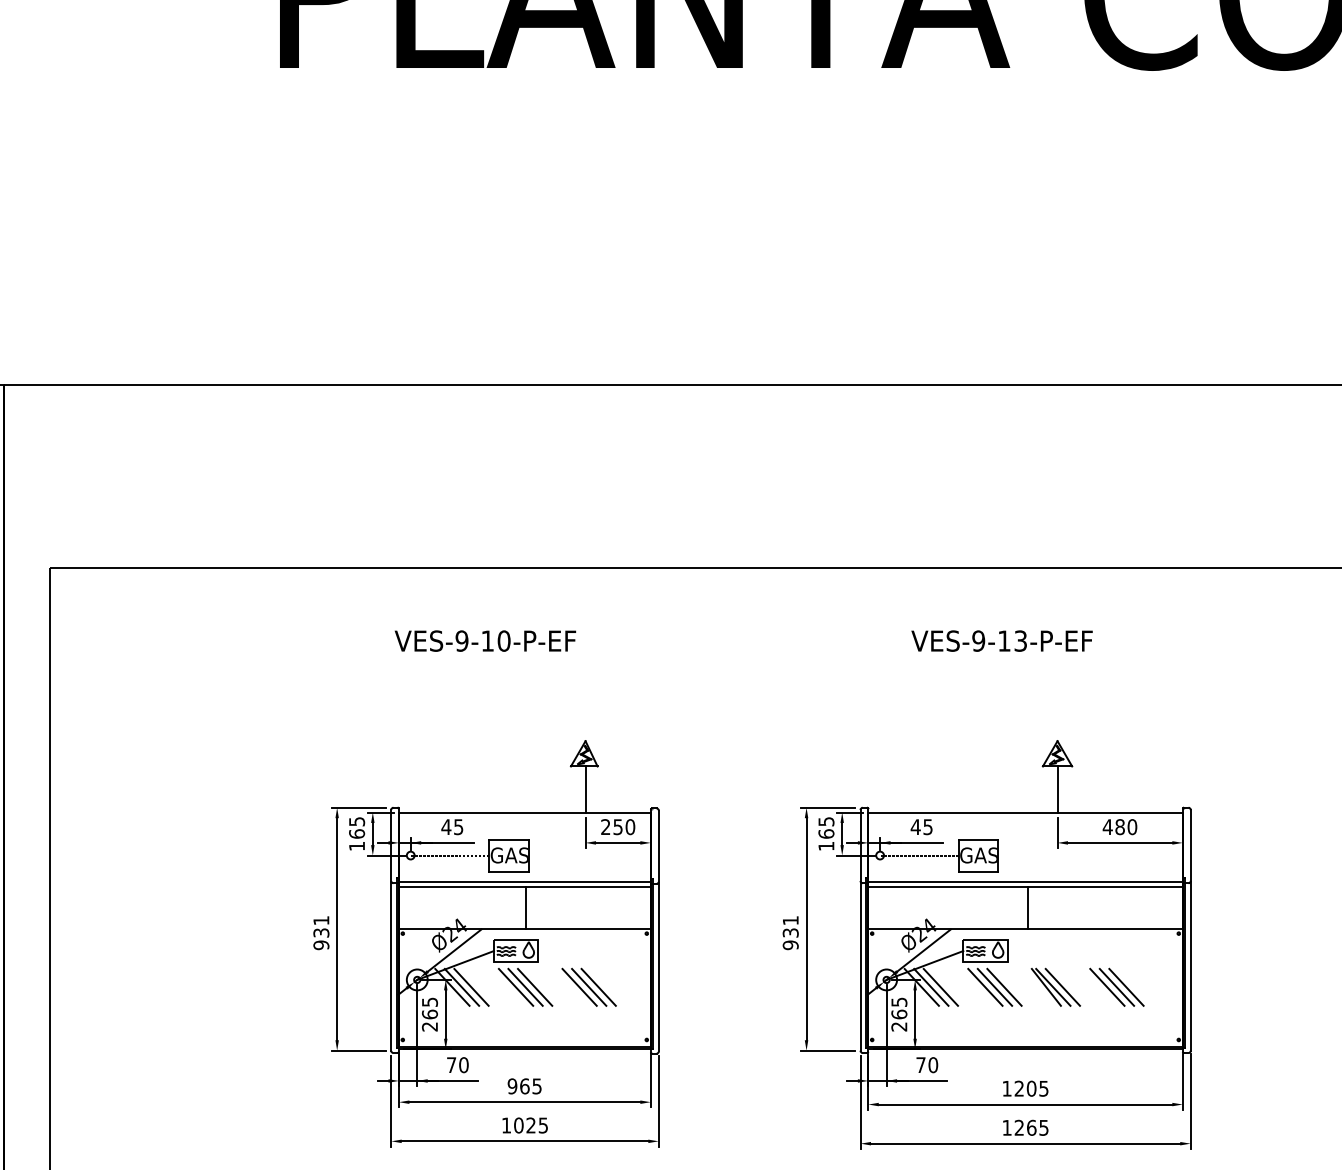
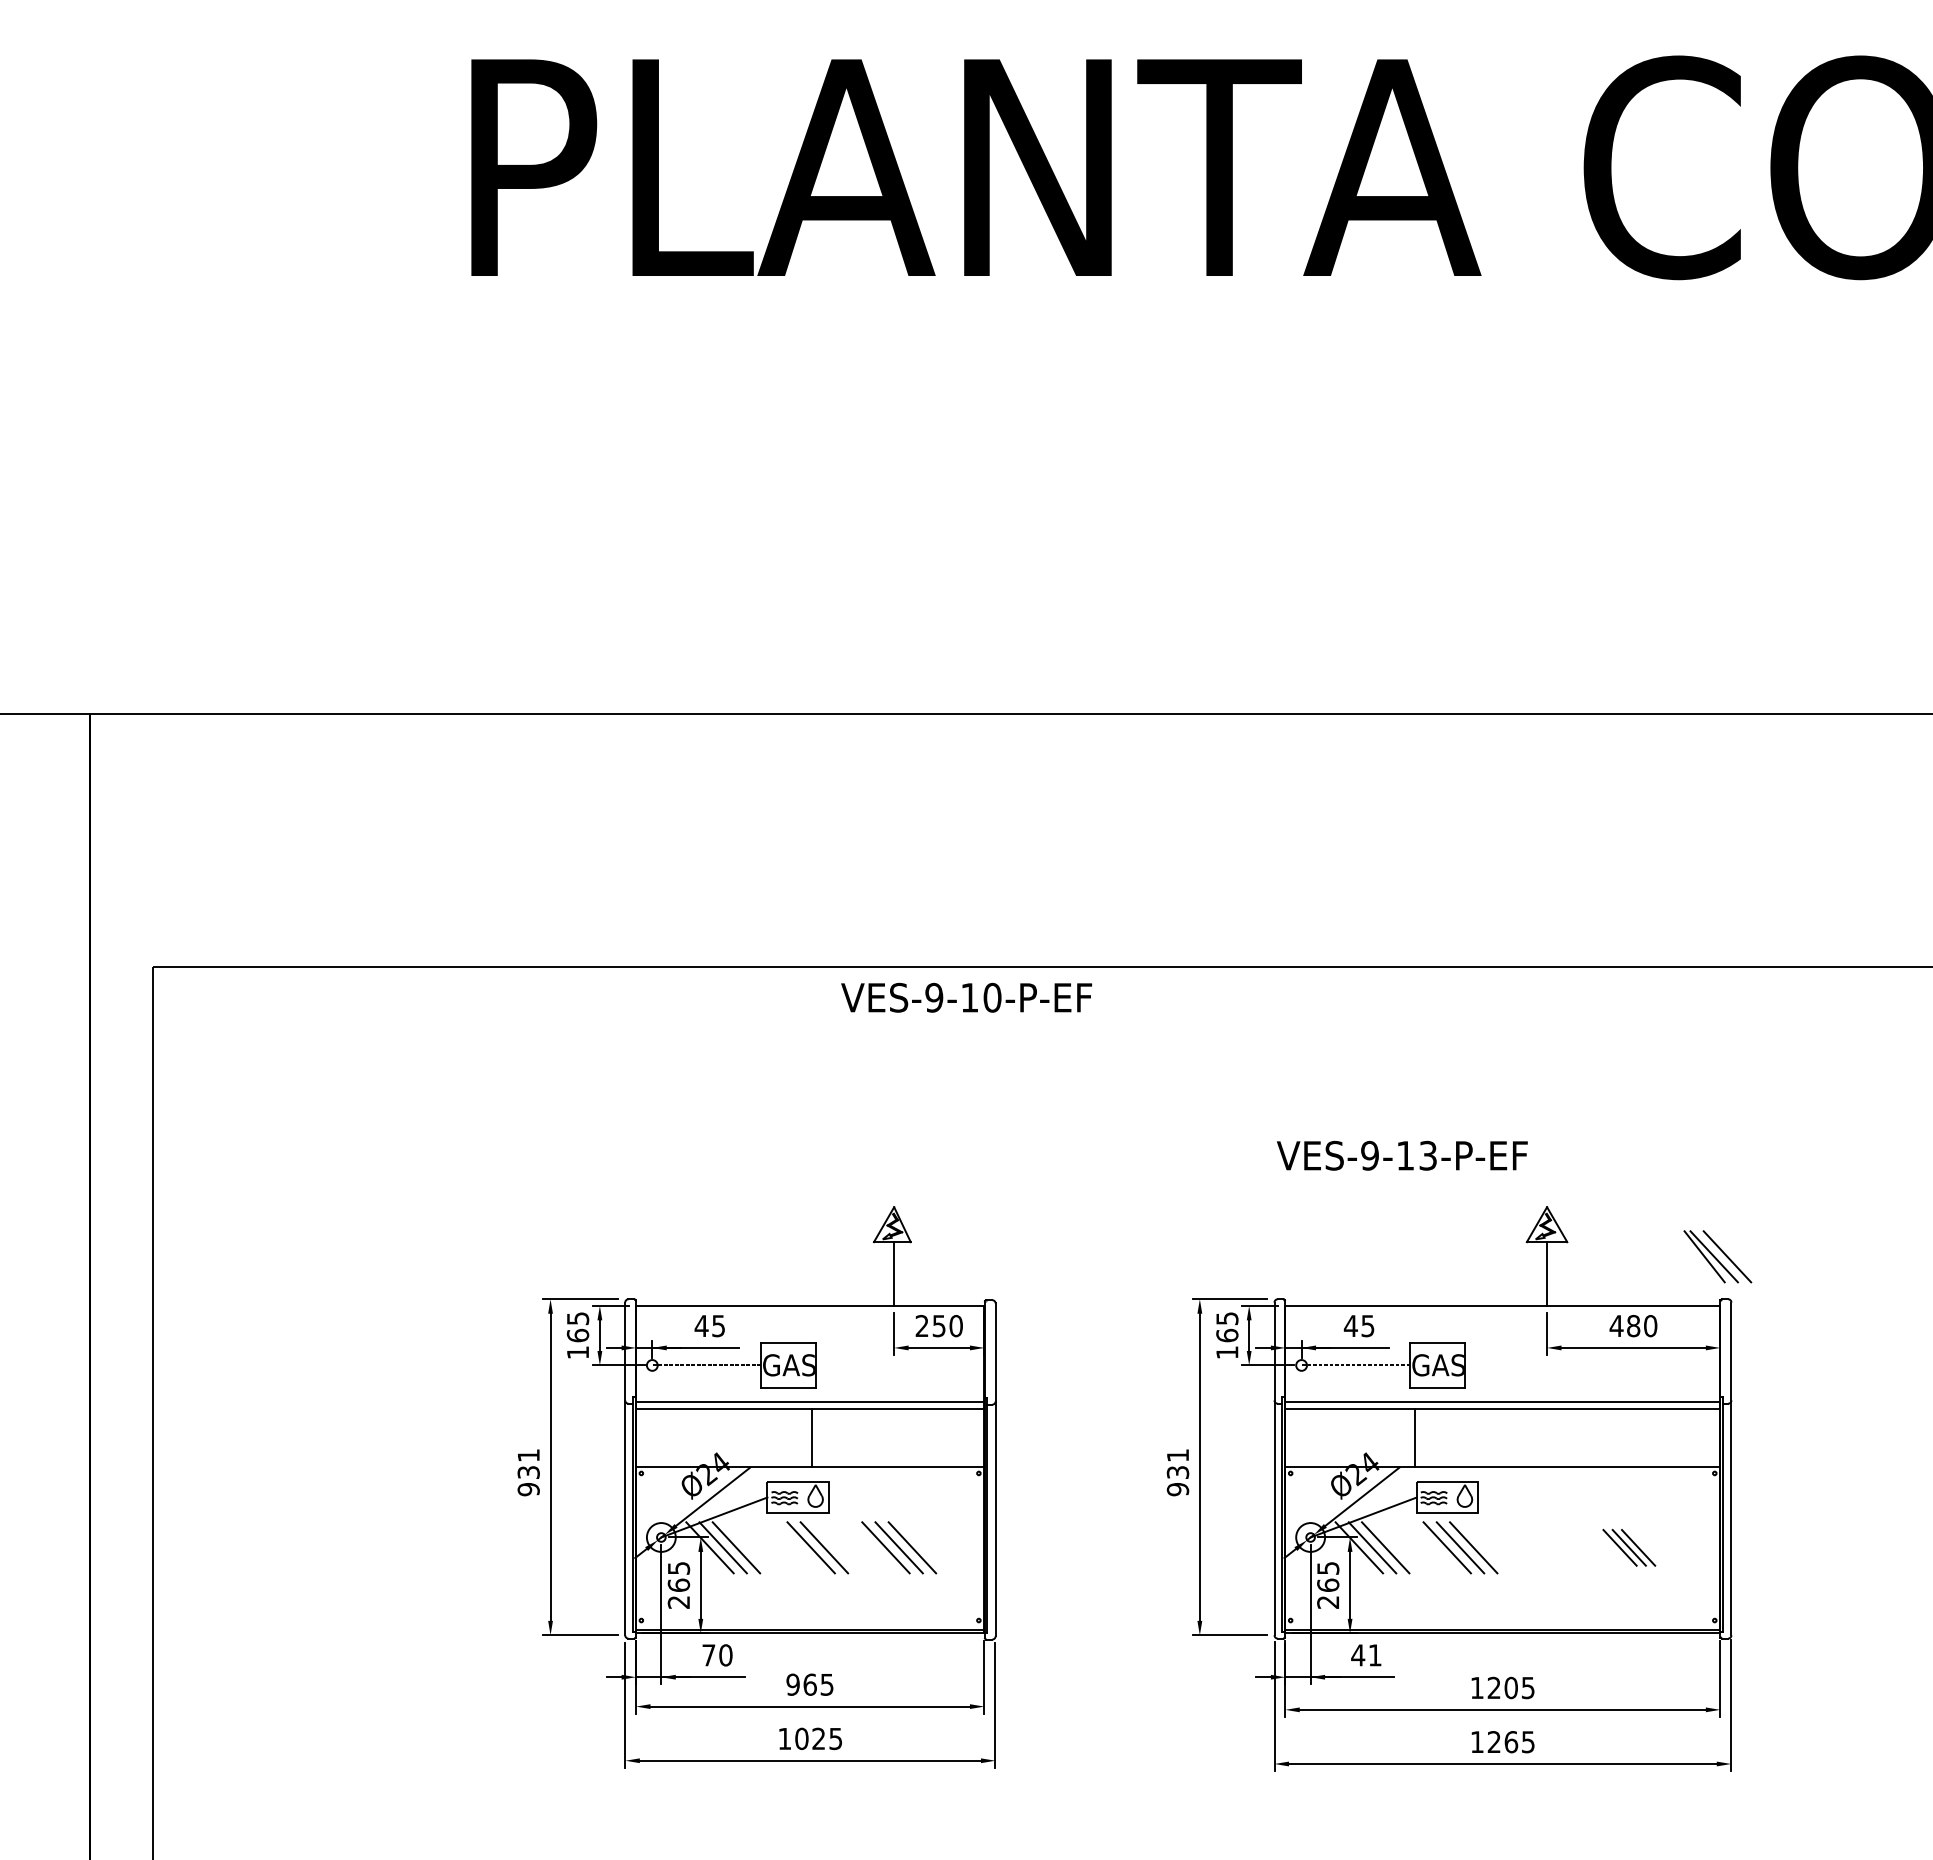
text: (485, 640) -> (966, 997), moved
text: (1001, 640) -> (1401, 1155), moved
line: (1028, 908) -> (1415, 1438), moved
line: (515, 987) -> (797, 1547), removed
part: (1055, 987) -> (1717, 1256), moved
part: (1117, 987) -> (1629, 1547), size x0.7
text: (927, 1065) -> (1366, 1655), 70 -> 41

